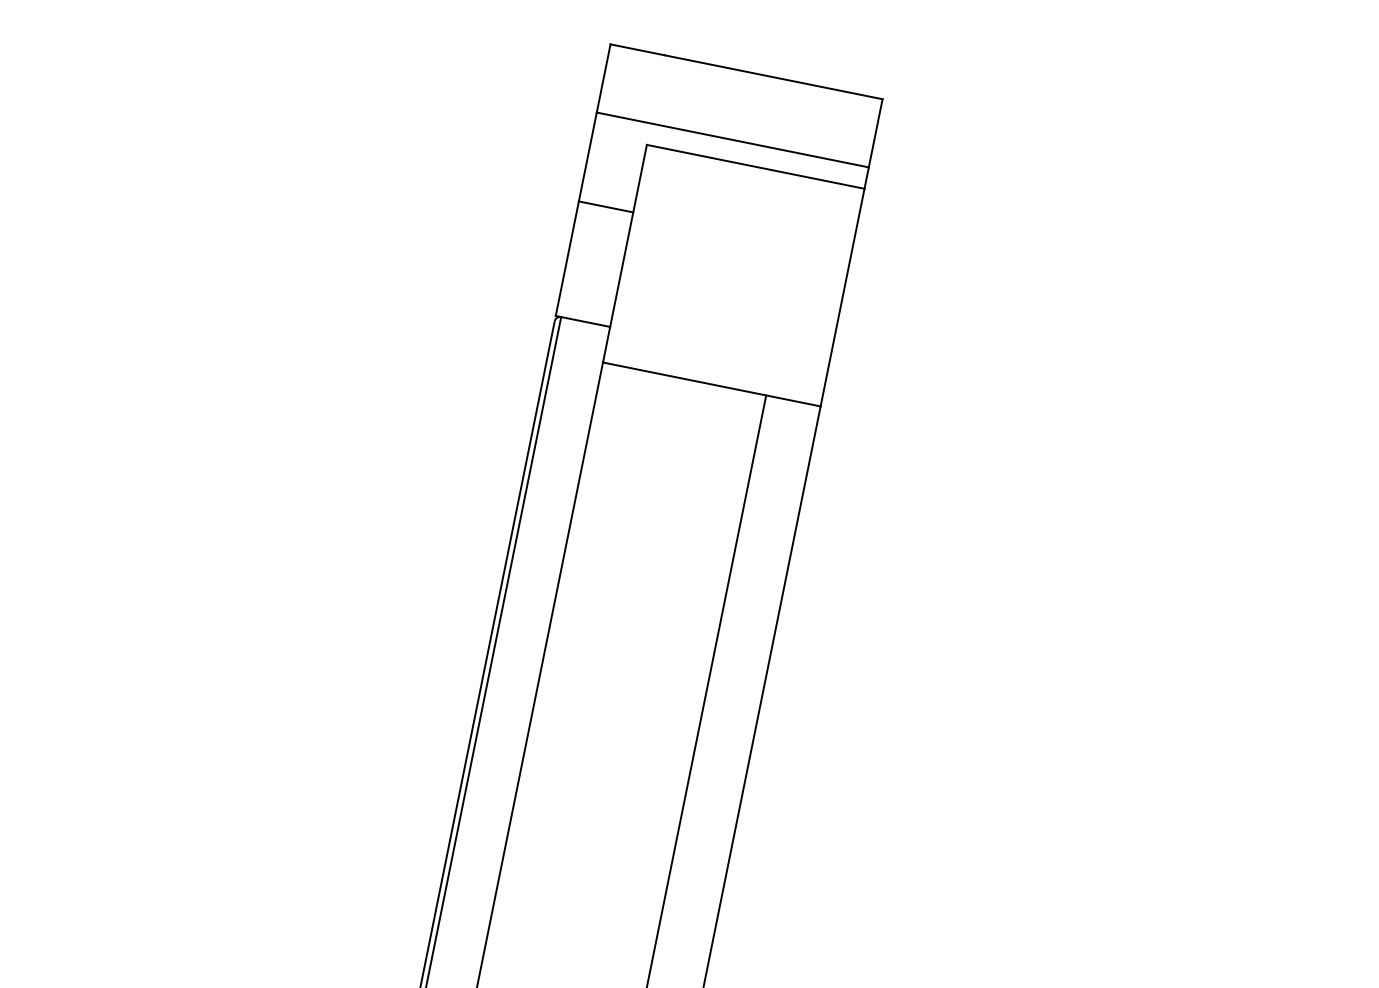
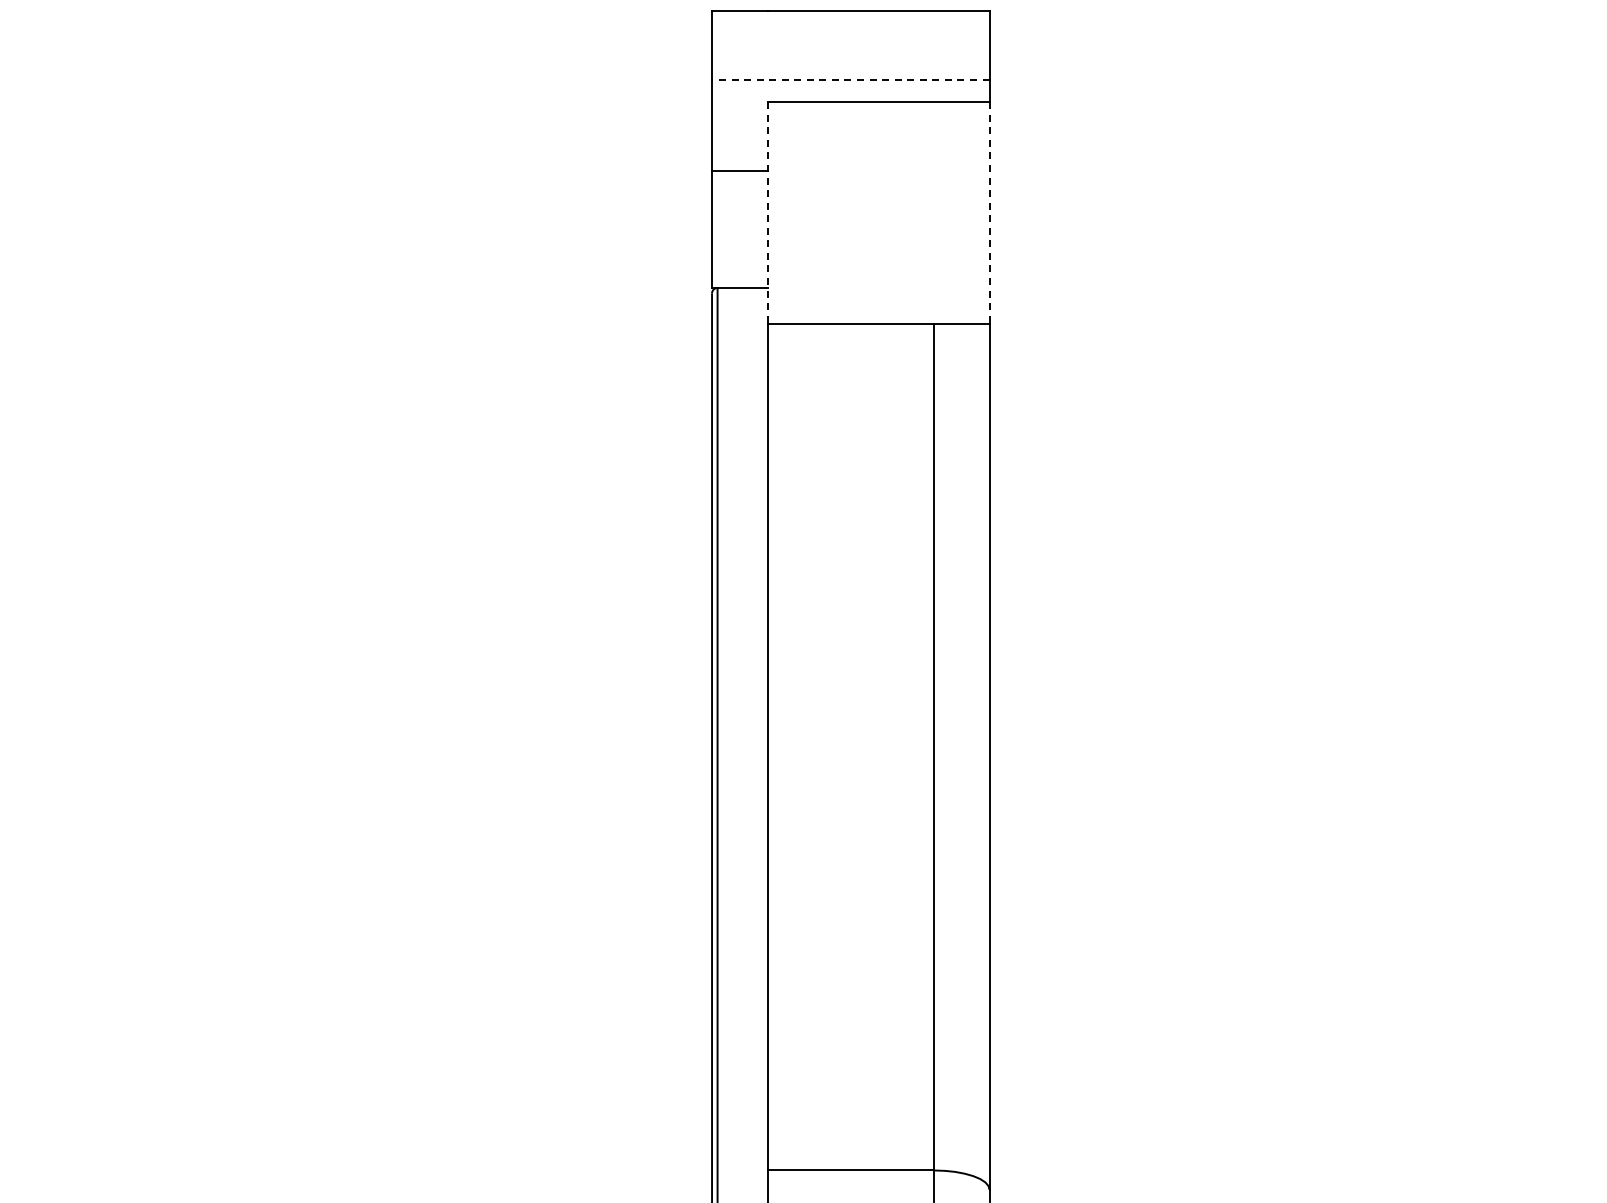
line: (732, 139) -> (850, 80), solid -> dashed
line: (624, 253) -> (767, 213), solid -> dashed
line: (842, 297) -> (989, 213), solid -> dashed

